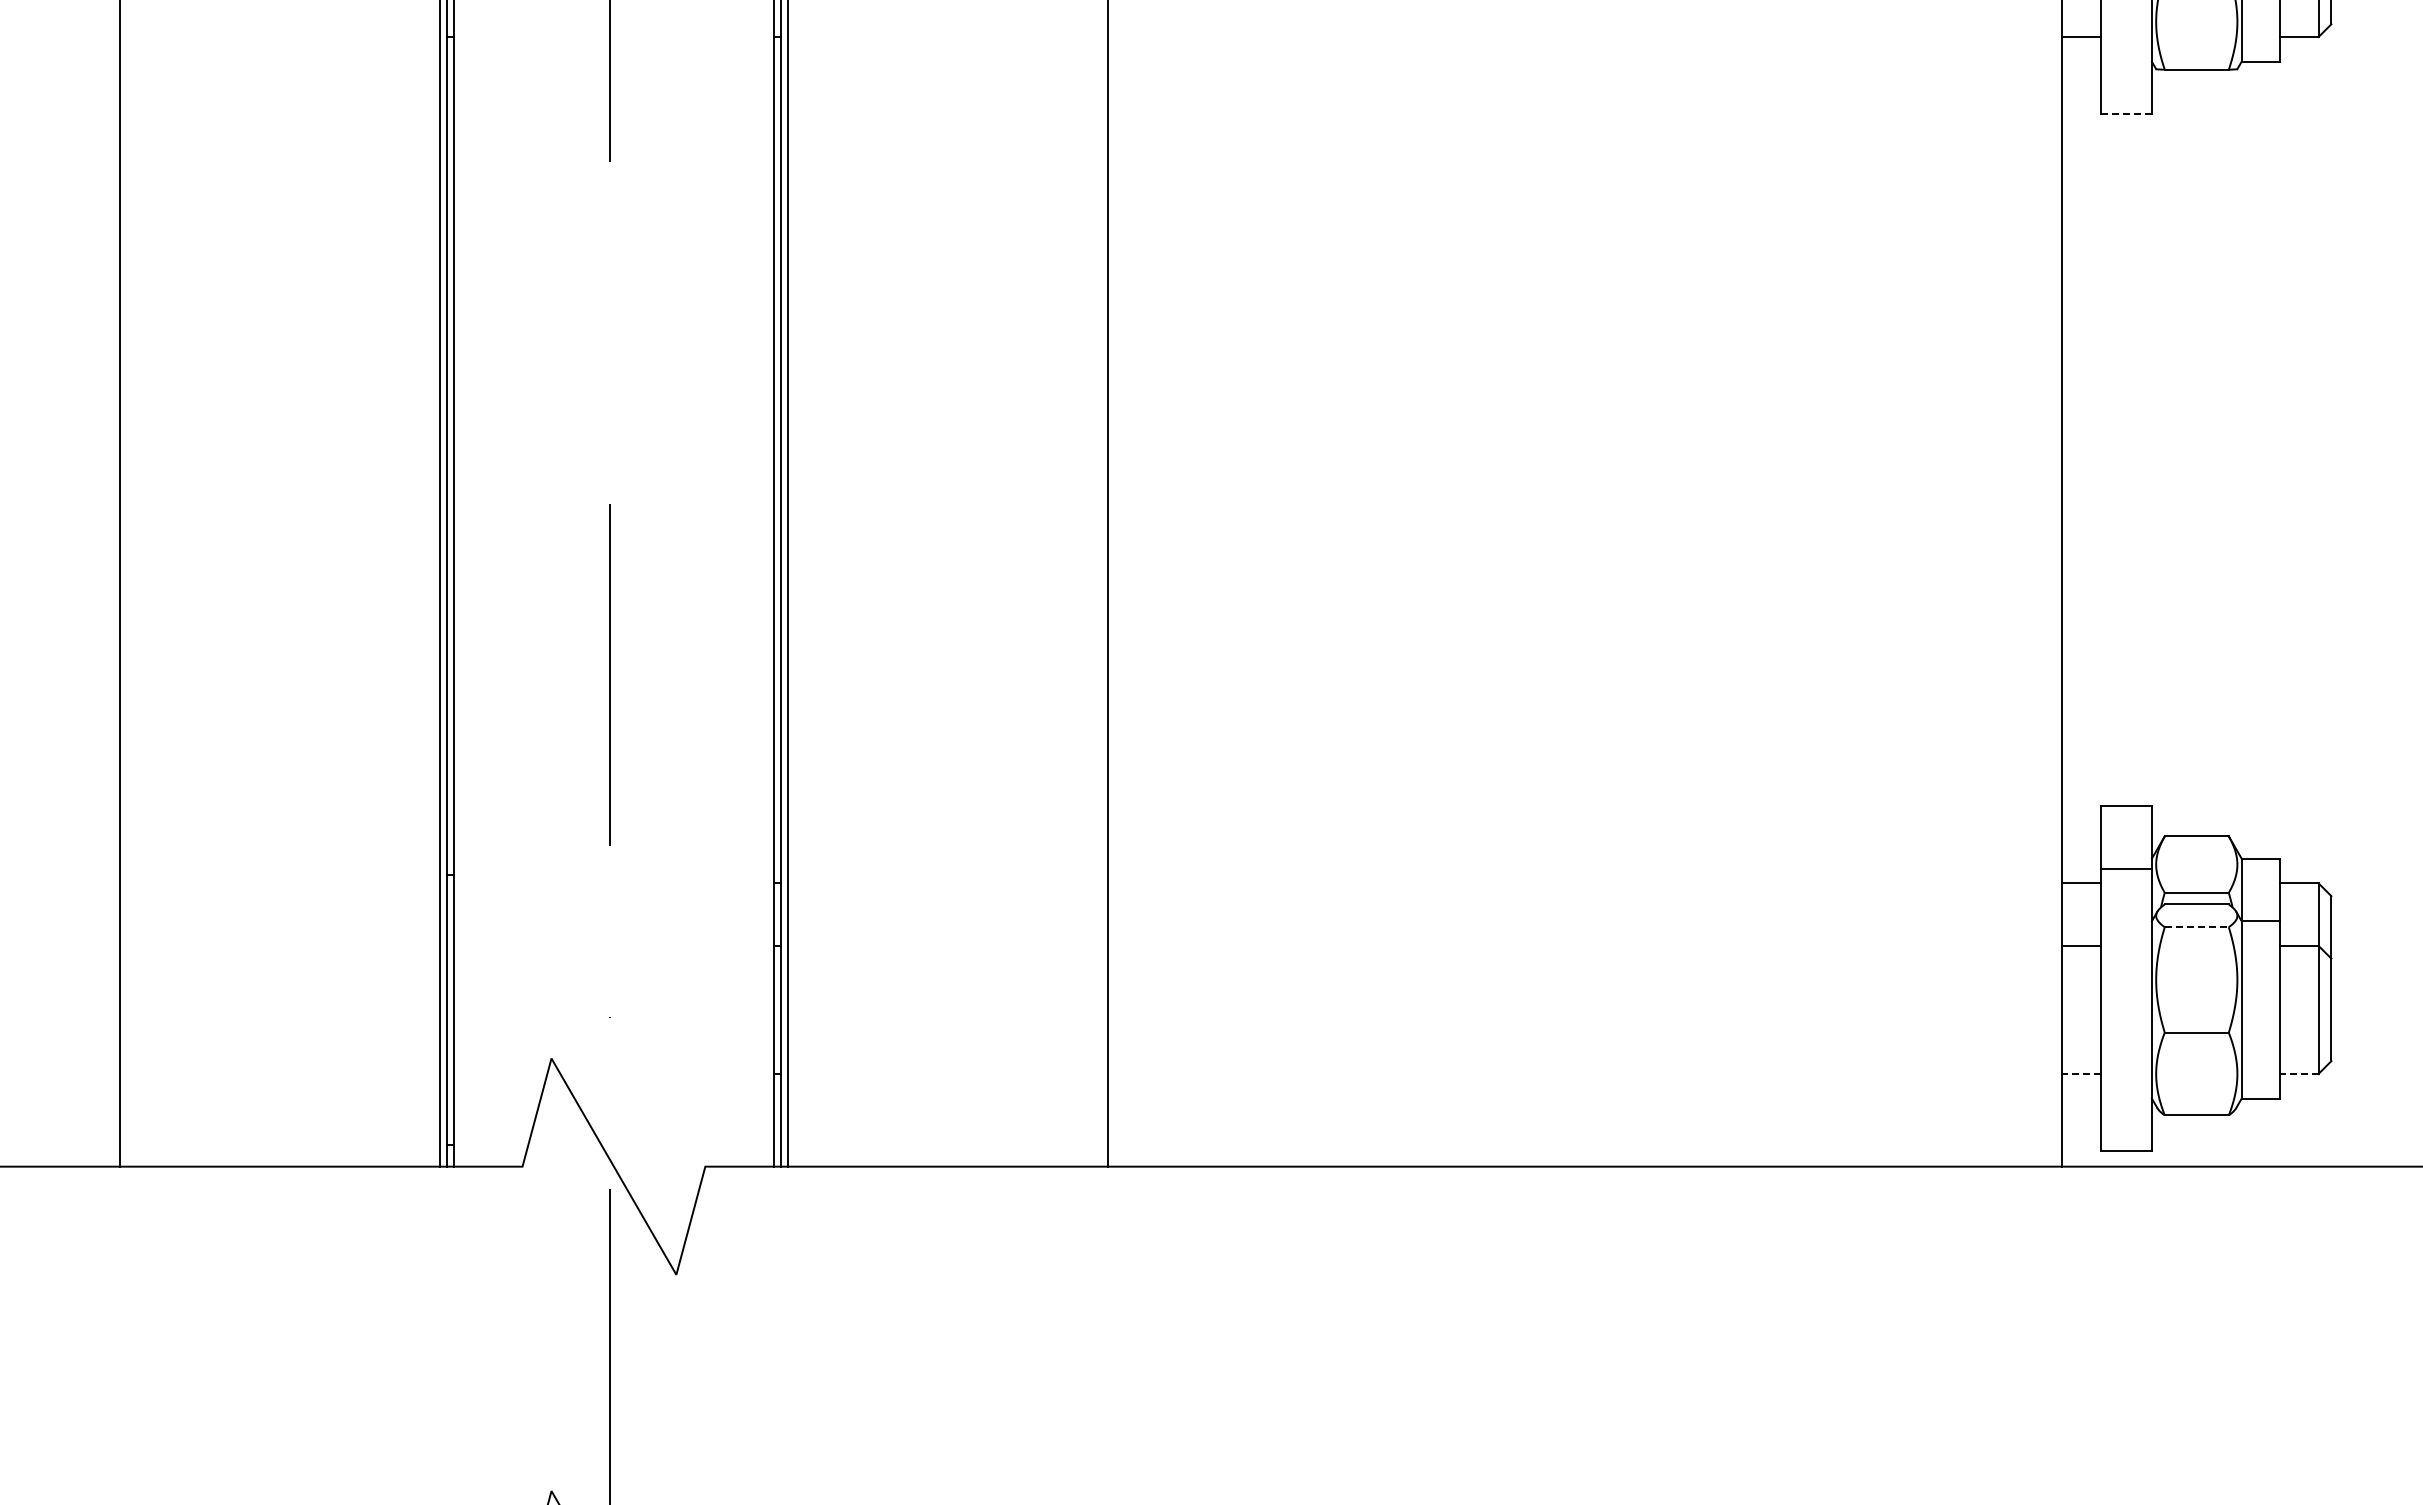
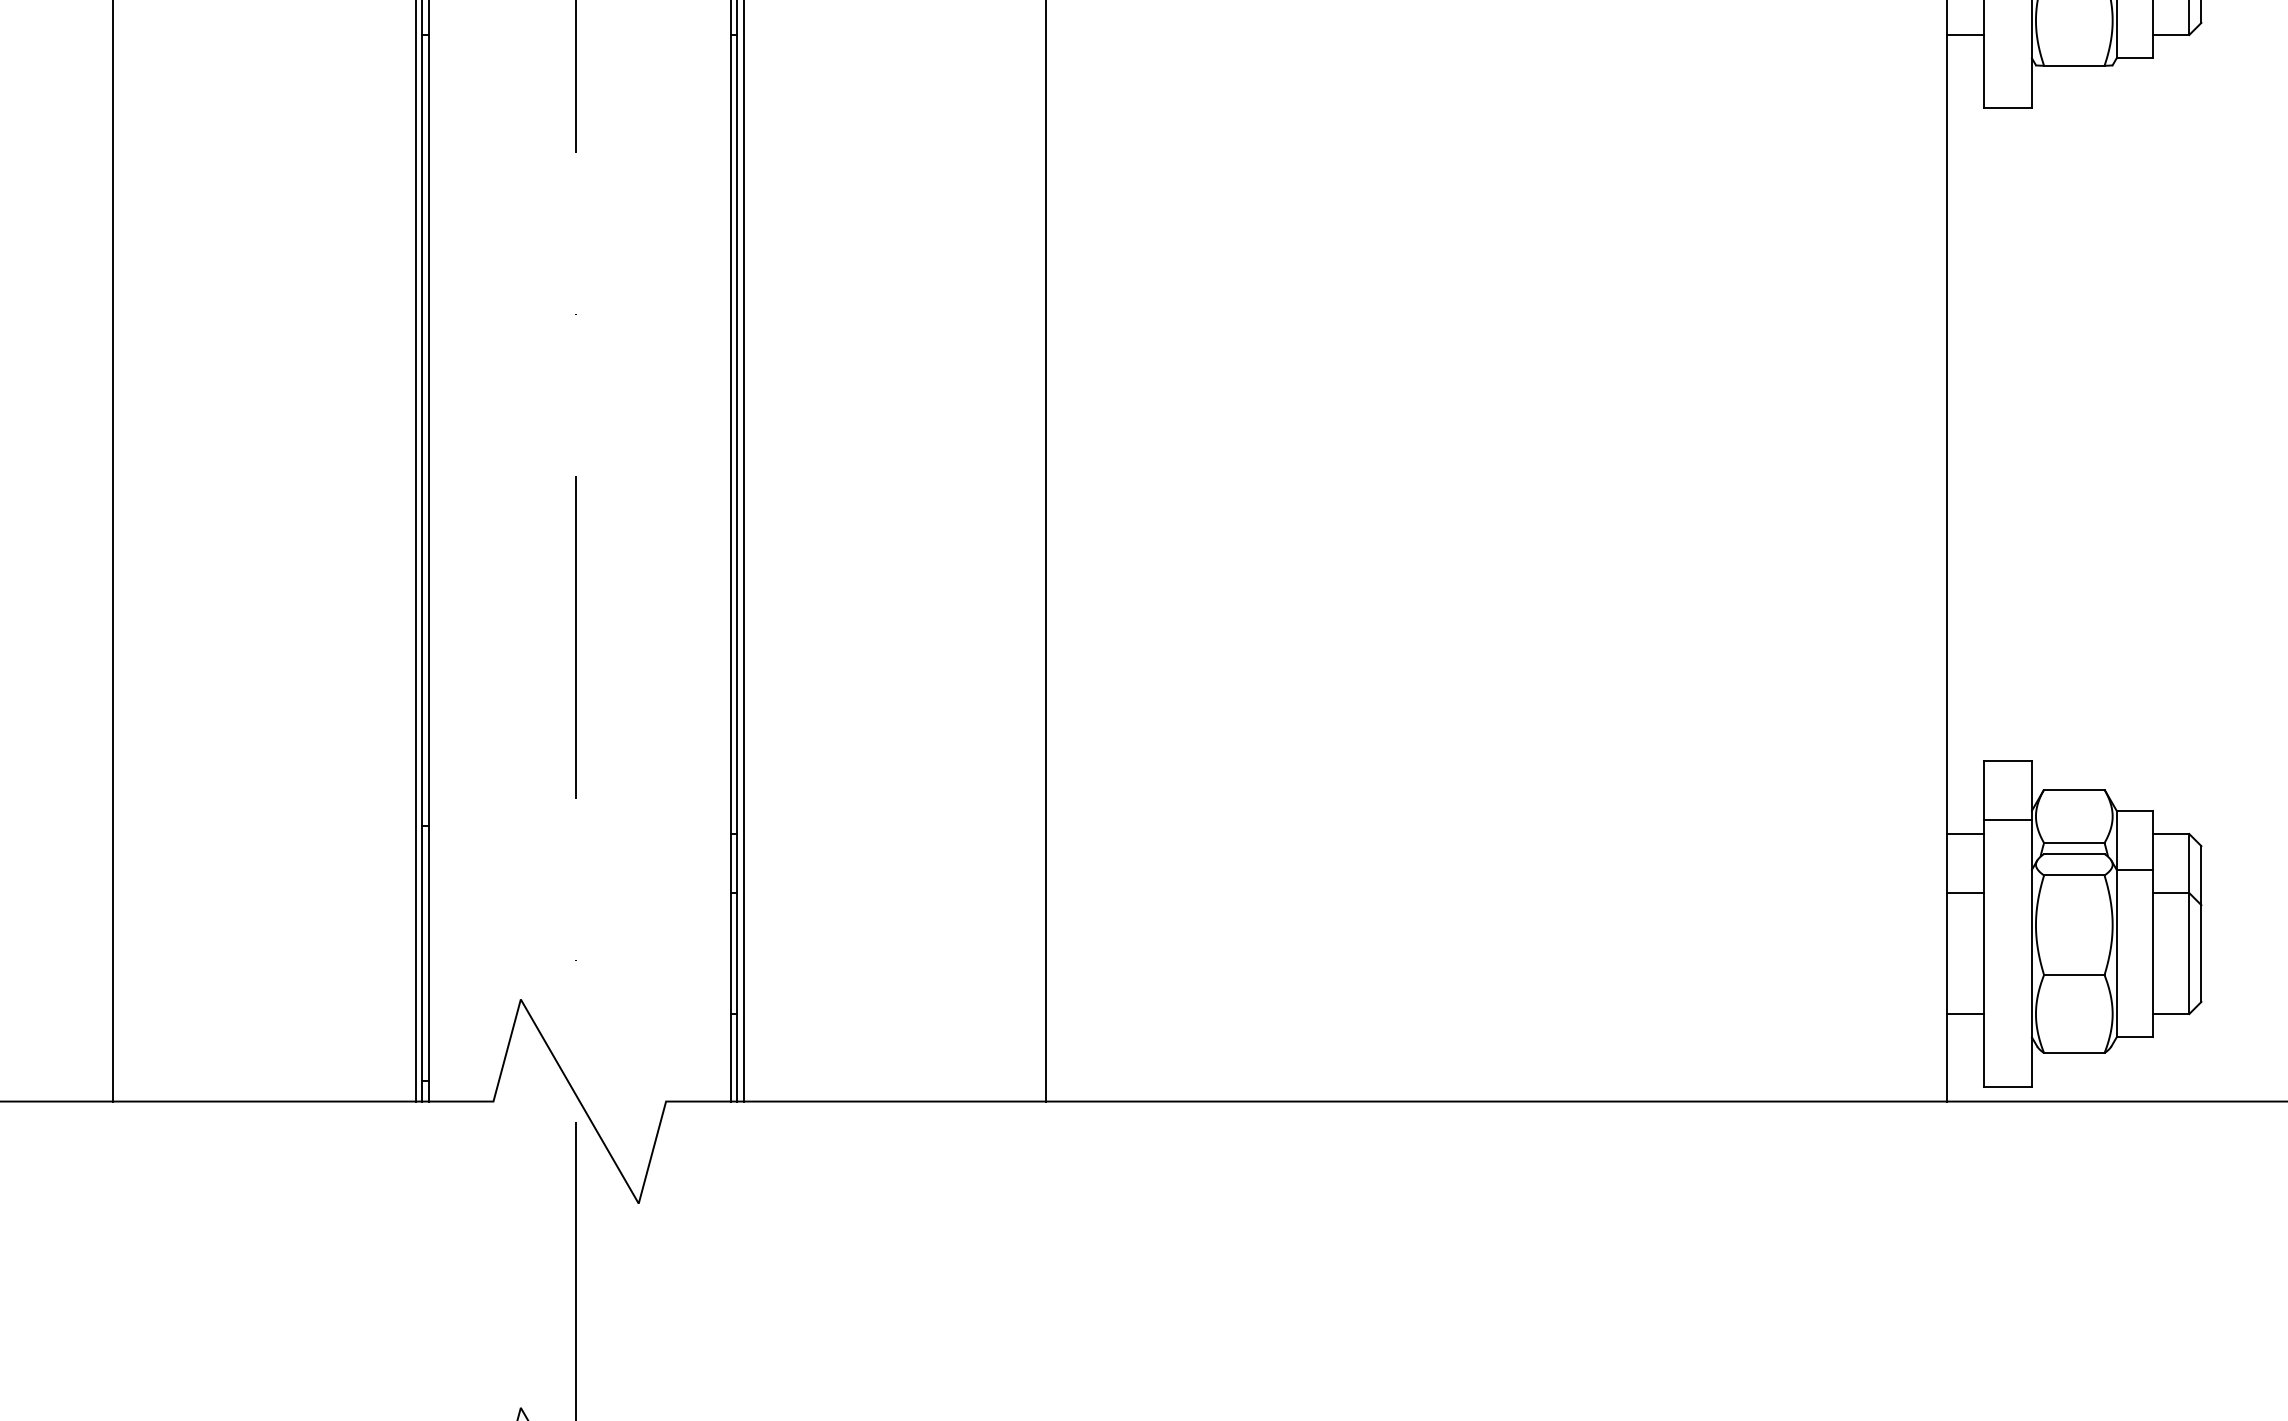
line: (2126, 114) -> (2007, 108), dashed -> solid
line: (2197, 927) -> (2074, 875), dashed -> solid
line: (2080, 1074) -> (1964, 1014), dashed -> solid
line: (2298, 1074) -> (2170, 1014), dashed -> solid

